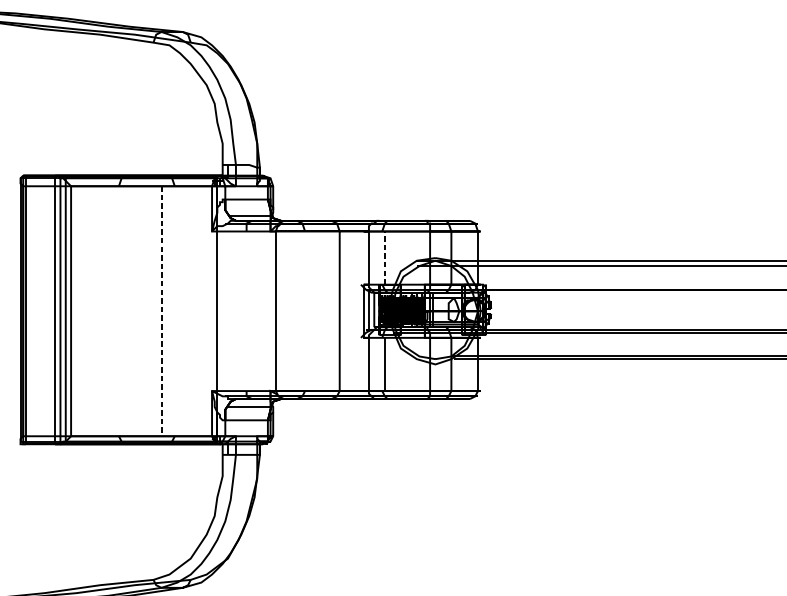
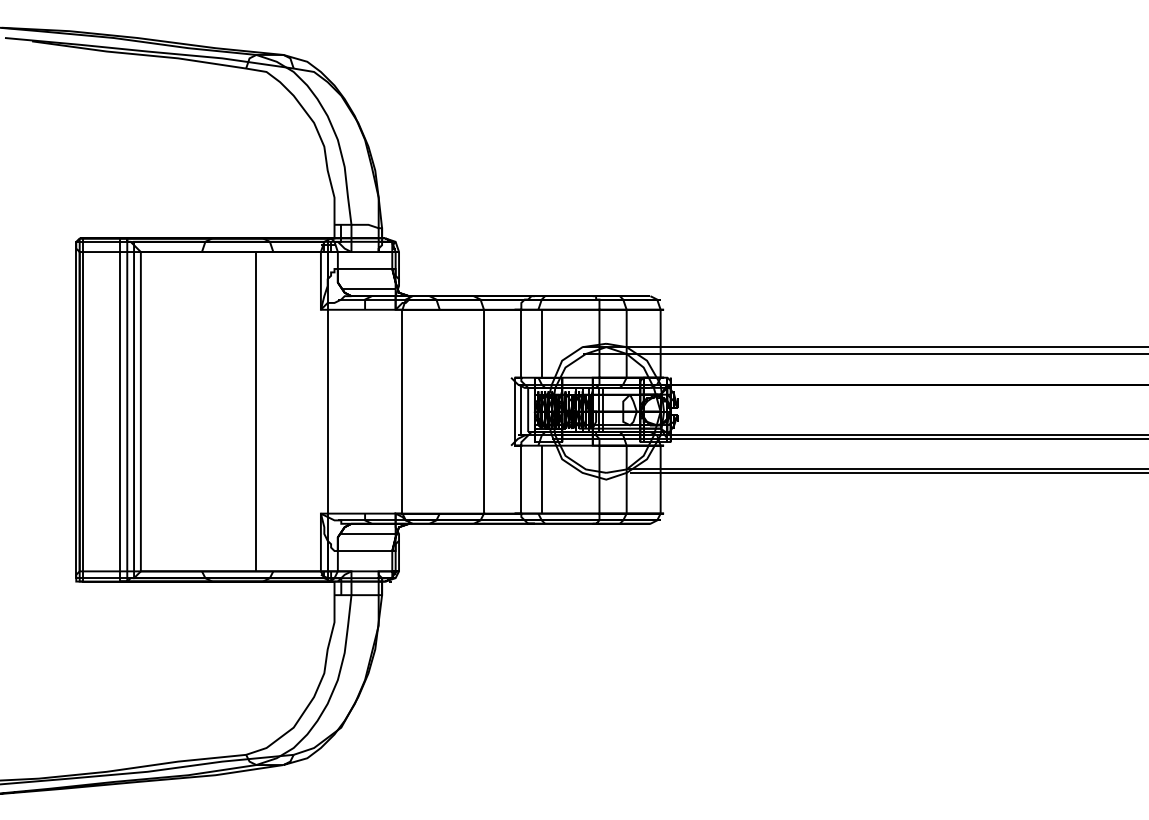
line: (384, 257) -> (541, 343), dashed -> solid
line: (161, 311) -> (256, 411), dashed -> solid

